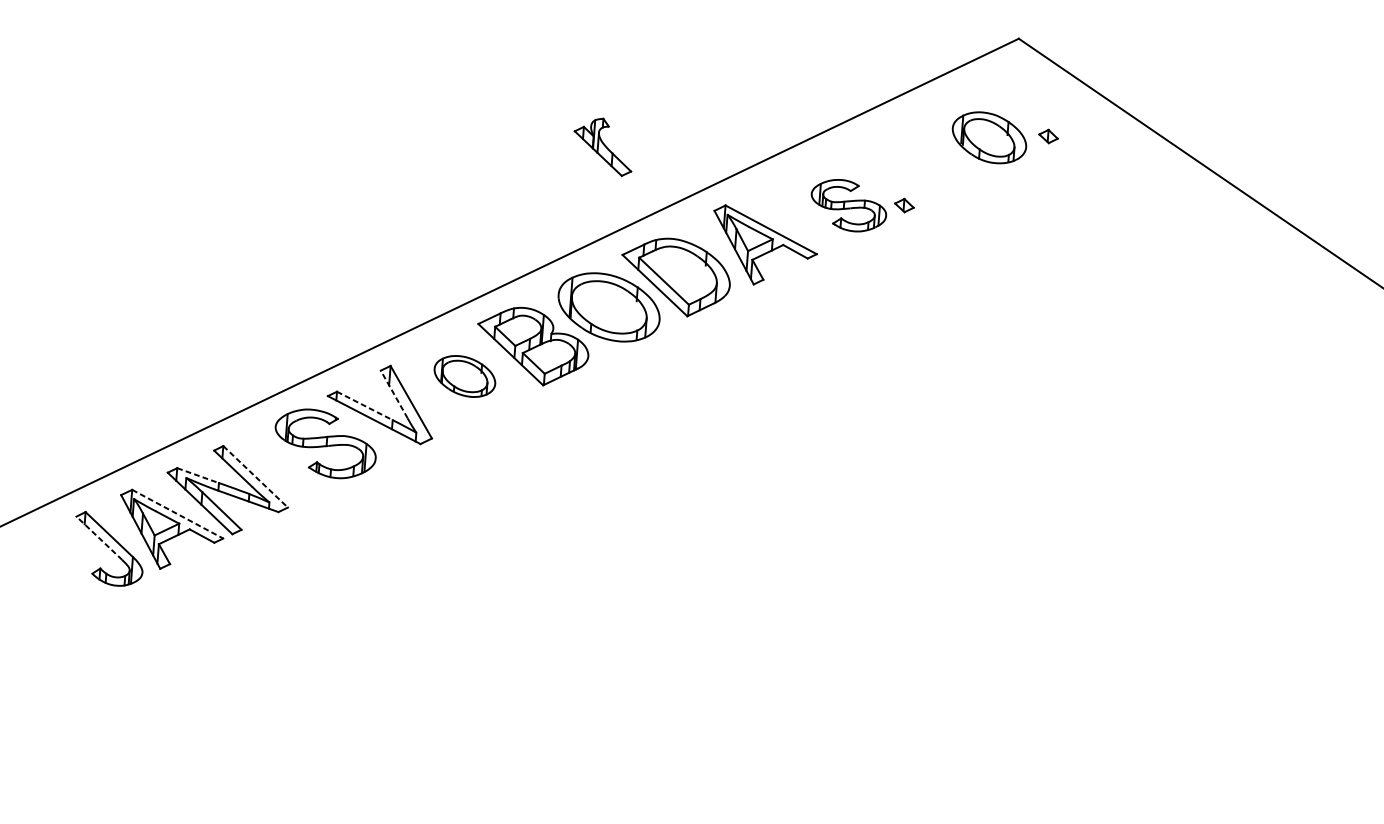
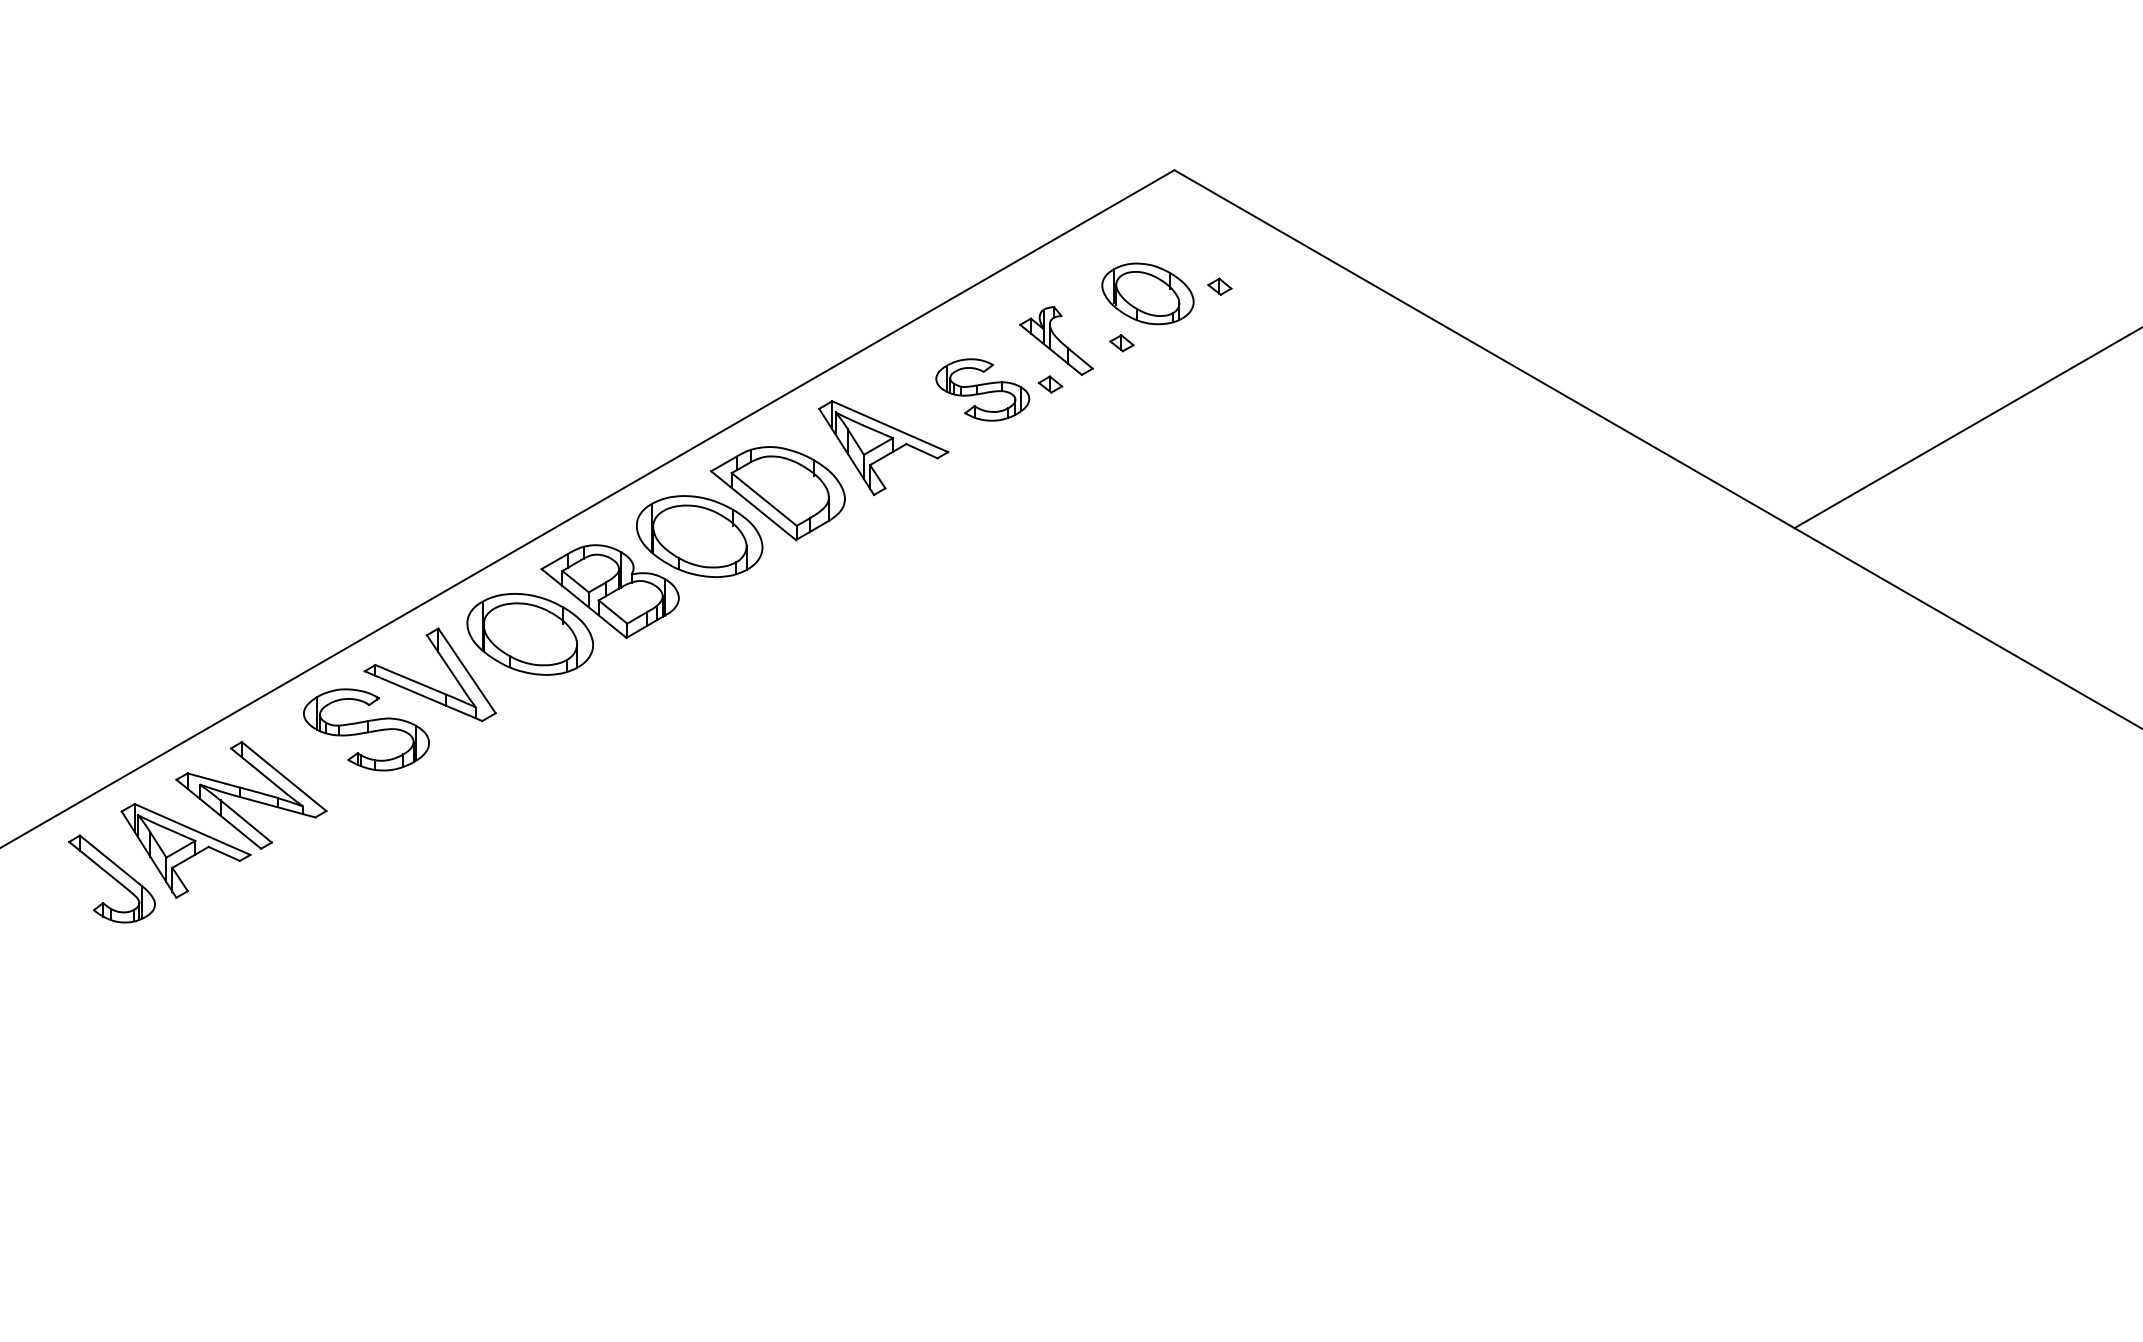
part: (603, 146) -> (1056, 340), moved
part: (964, 176) -> (1121, 343), added
part: (464, 376) -> (529, 634), size x1.67
line: (394, 394) -> (445, 662), dashed -> solid
line: (365, 405) -> (411, 679), dashed -> solid
line: (198, 475) -> (214, 780), dashed -> solid
line: (255, 476) -> (284, 776), dashed -> solid
line: (178, 514) -> (193, 829), dashed -> solid
line: (99, 538) -> (99, 866), dashed -> solid

